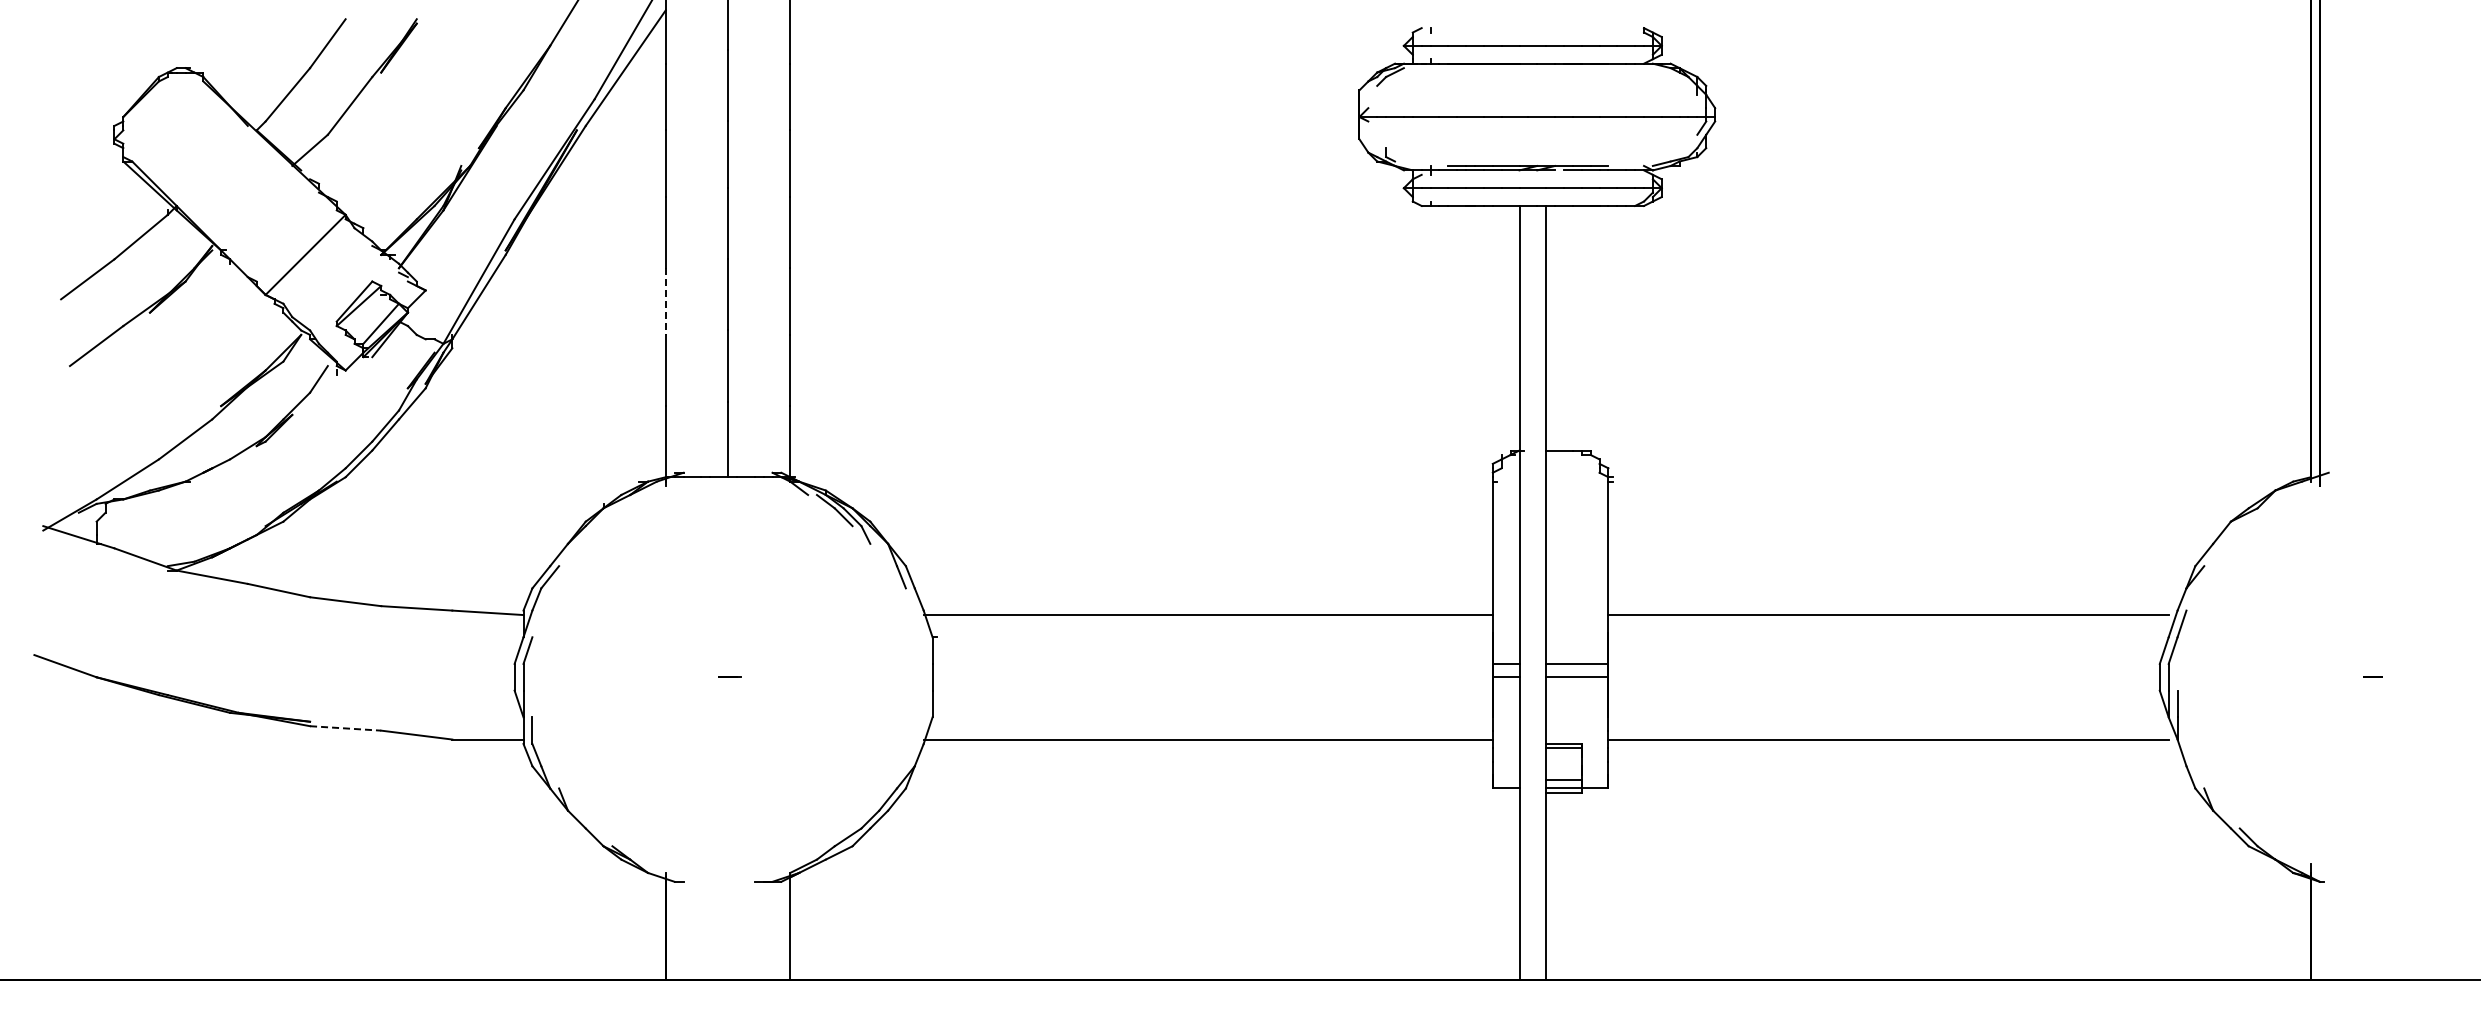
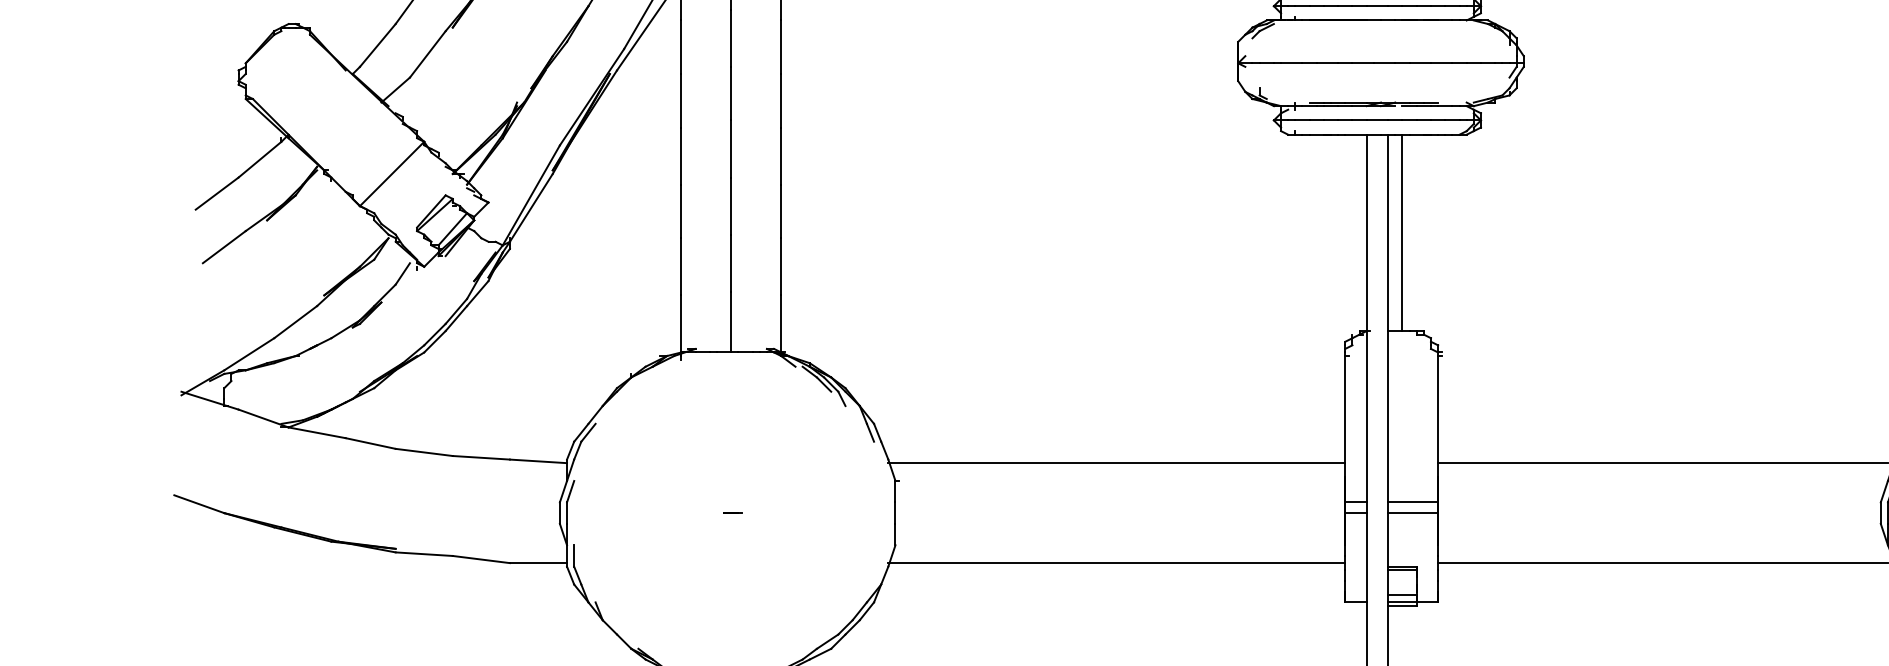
line: (665, 302) -> (681, 212), dashed -> solid
line: (1563, 327) -> (1402, 232), added
line: (345, 728) -> (424, 554), dashed -> solid

